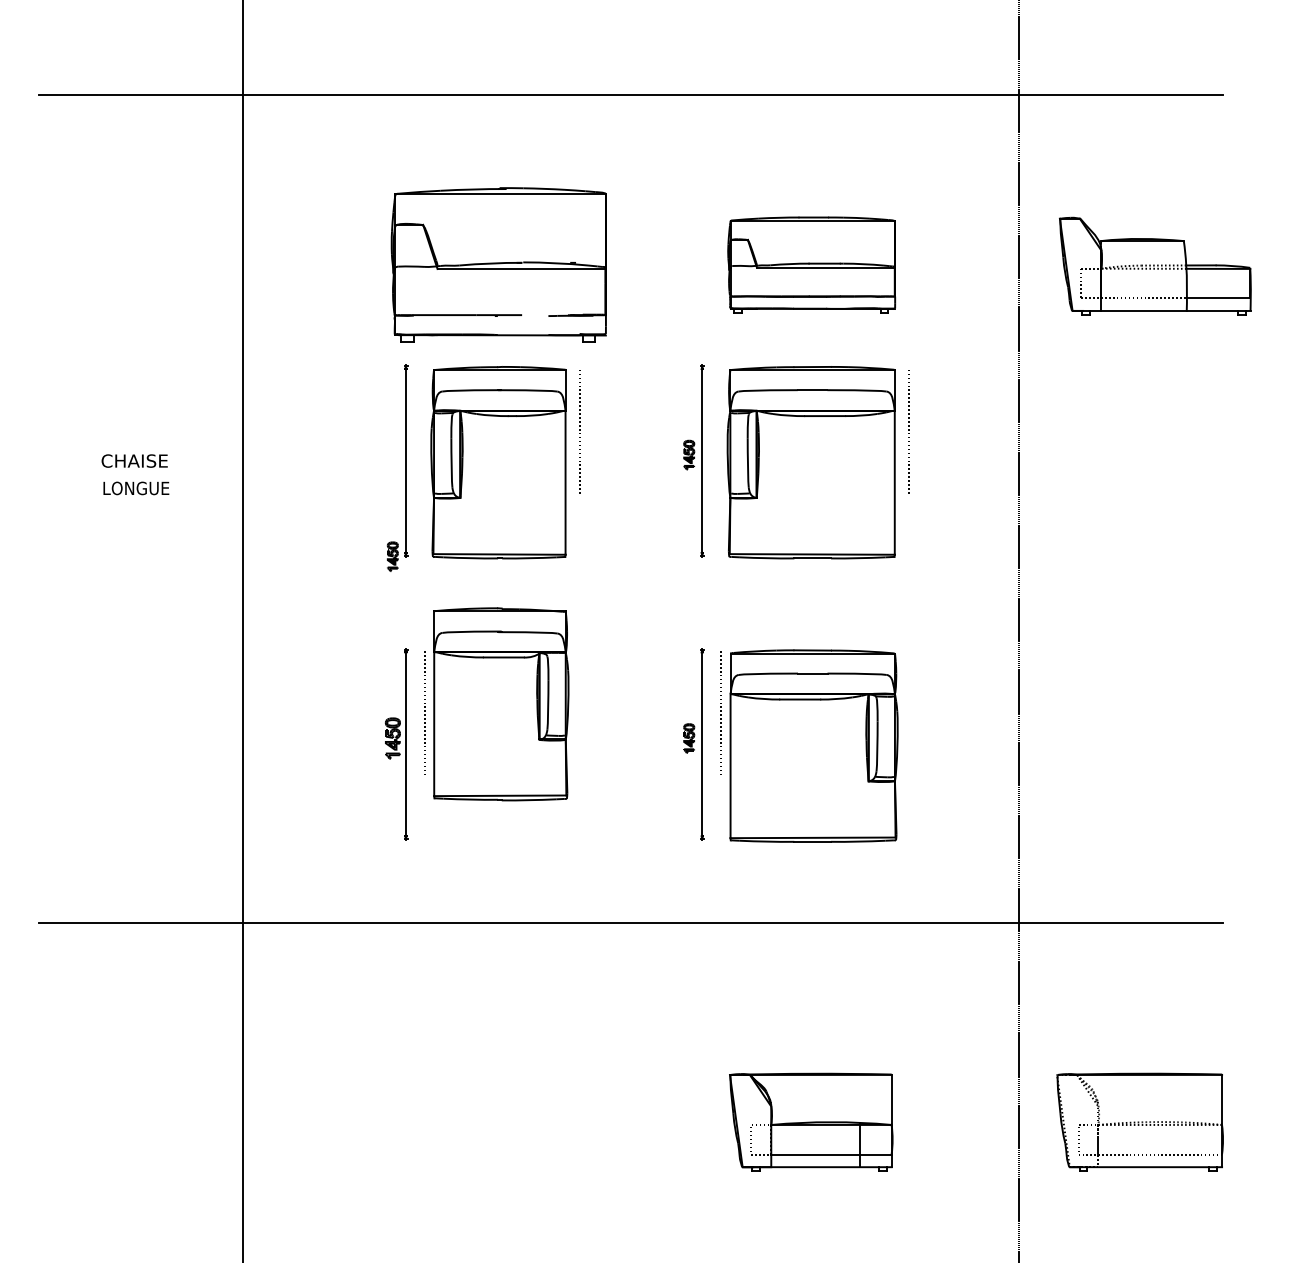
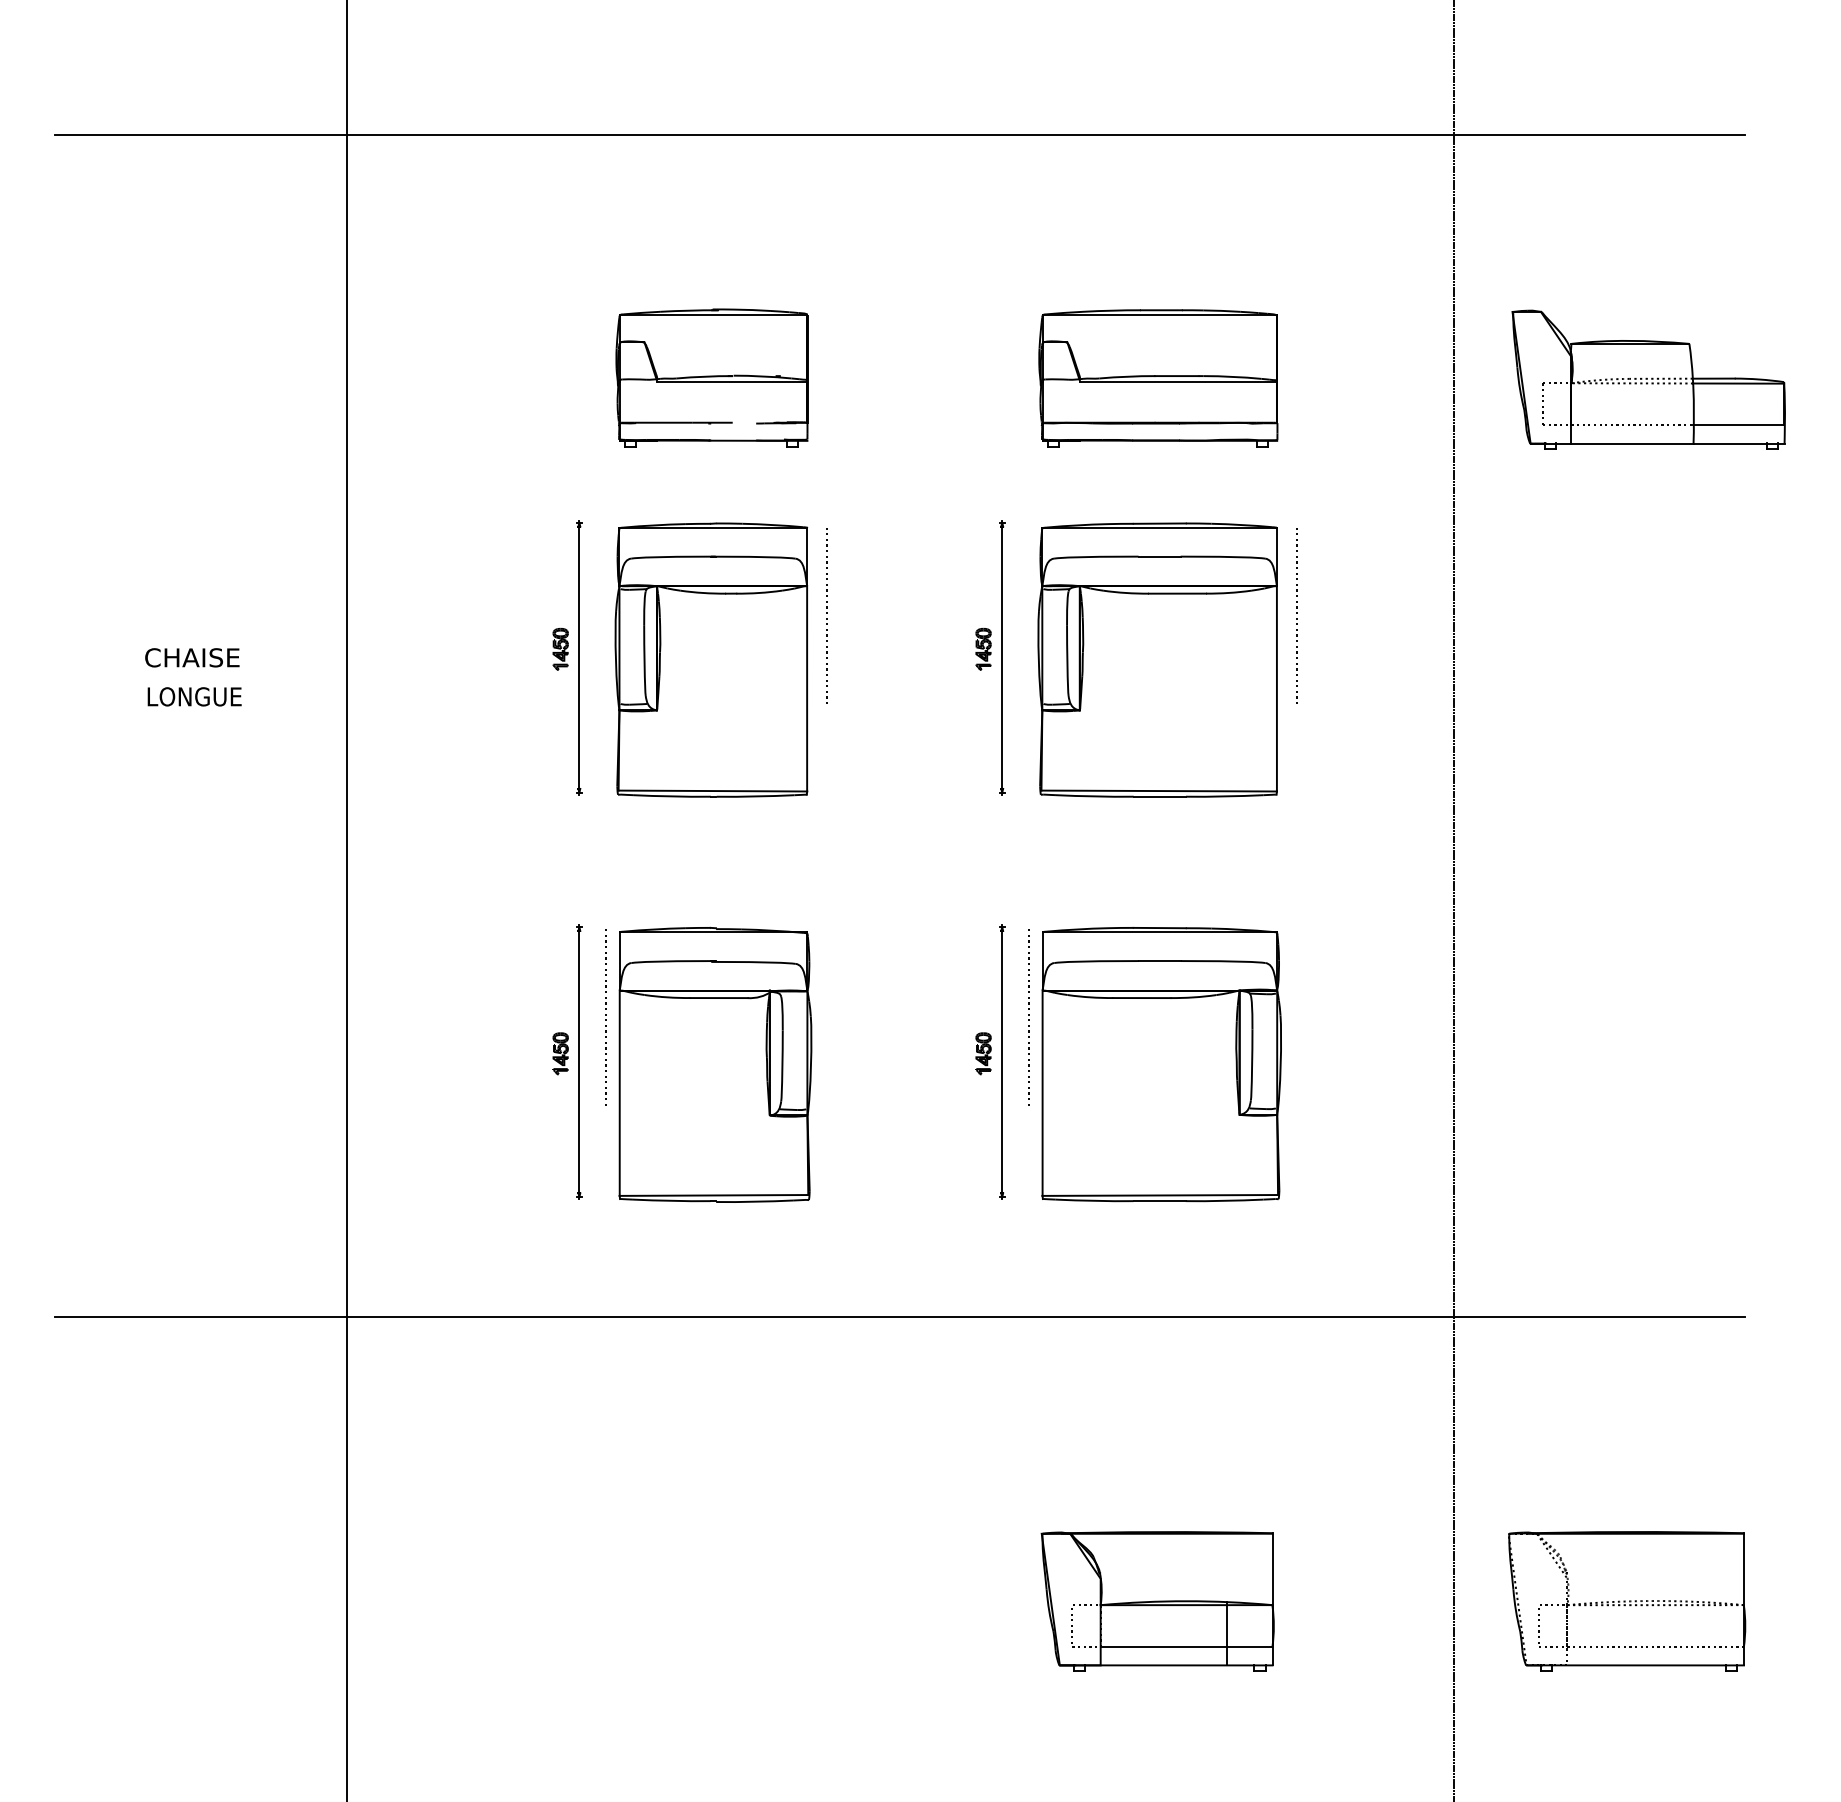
part: (498, 264) -> (711, 377), size x0.62
part: (392, 556) -> (560, 648), moved
part: (501, 704) -> (715, 1064), moved
part: (392, 738) -> (560, 1053), size x0.71

